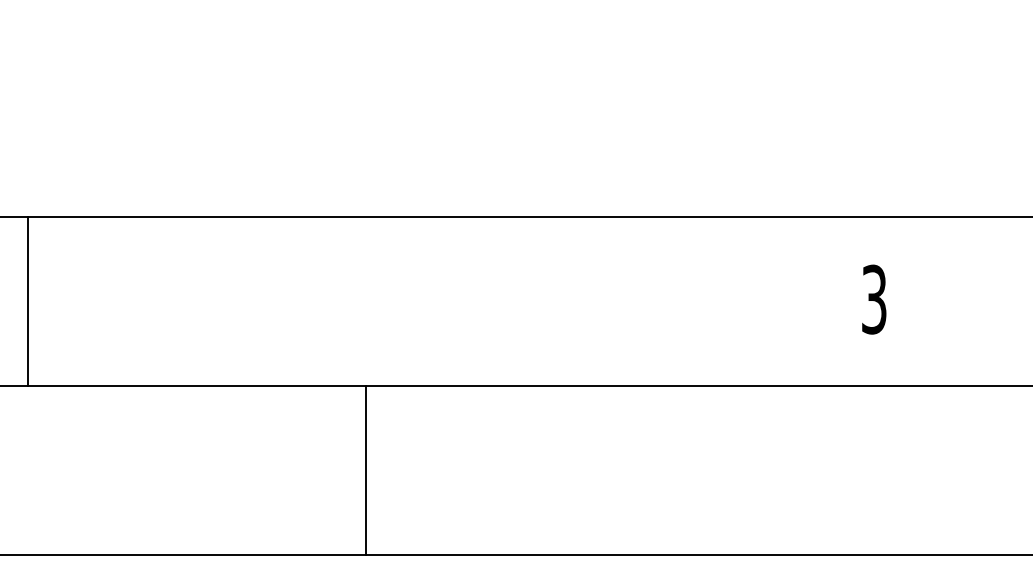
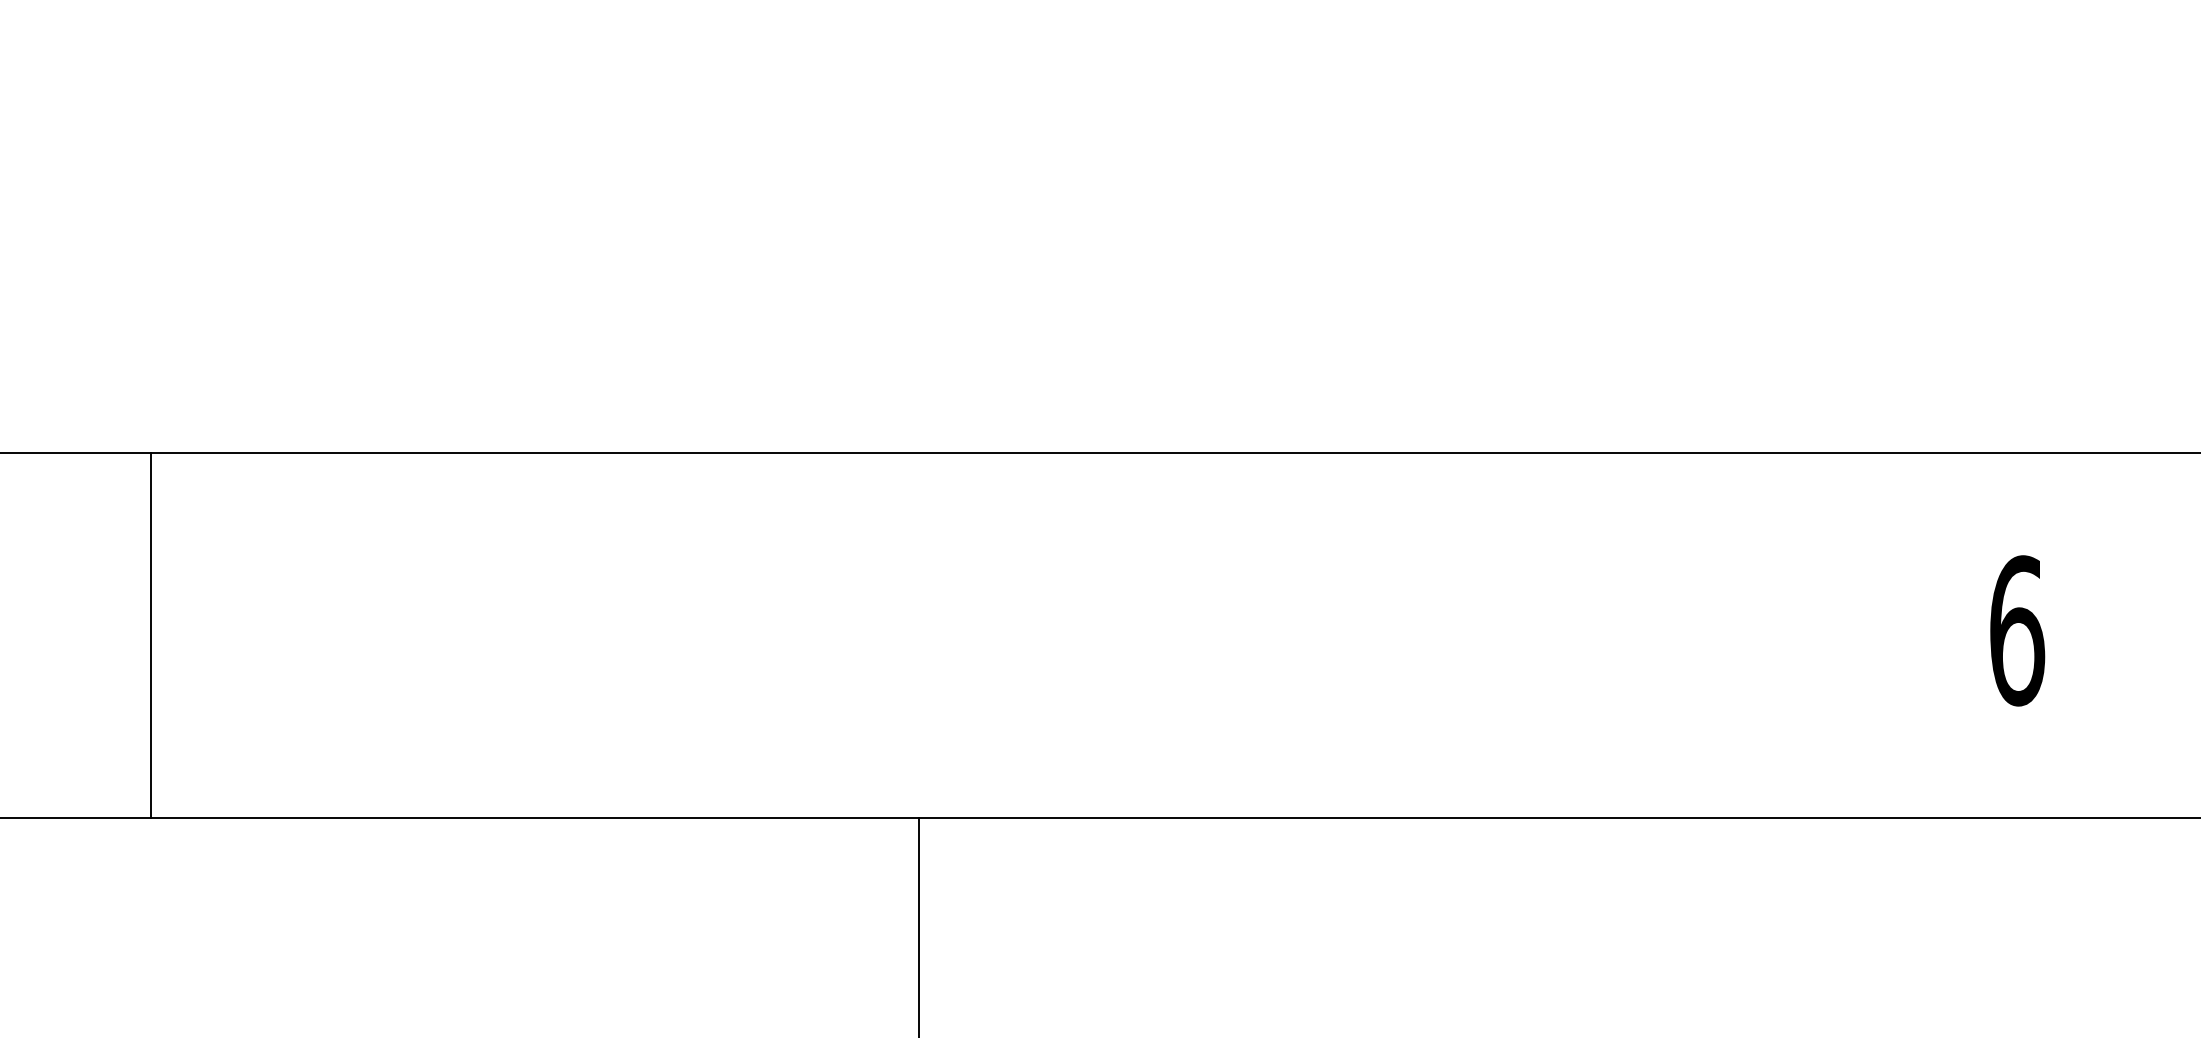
text: (874, 299) -> (2017, 630), 3 -> 6
line: (27, 301) -> (149, 634), moved

